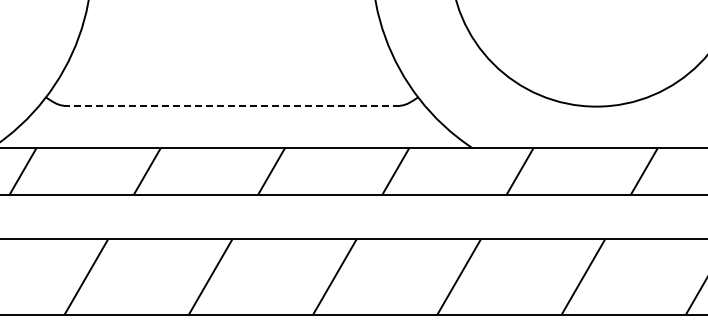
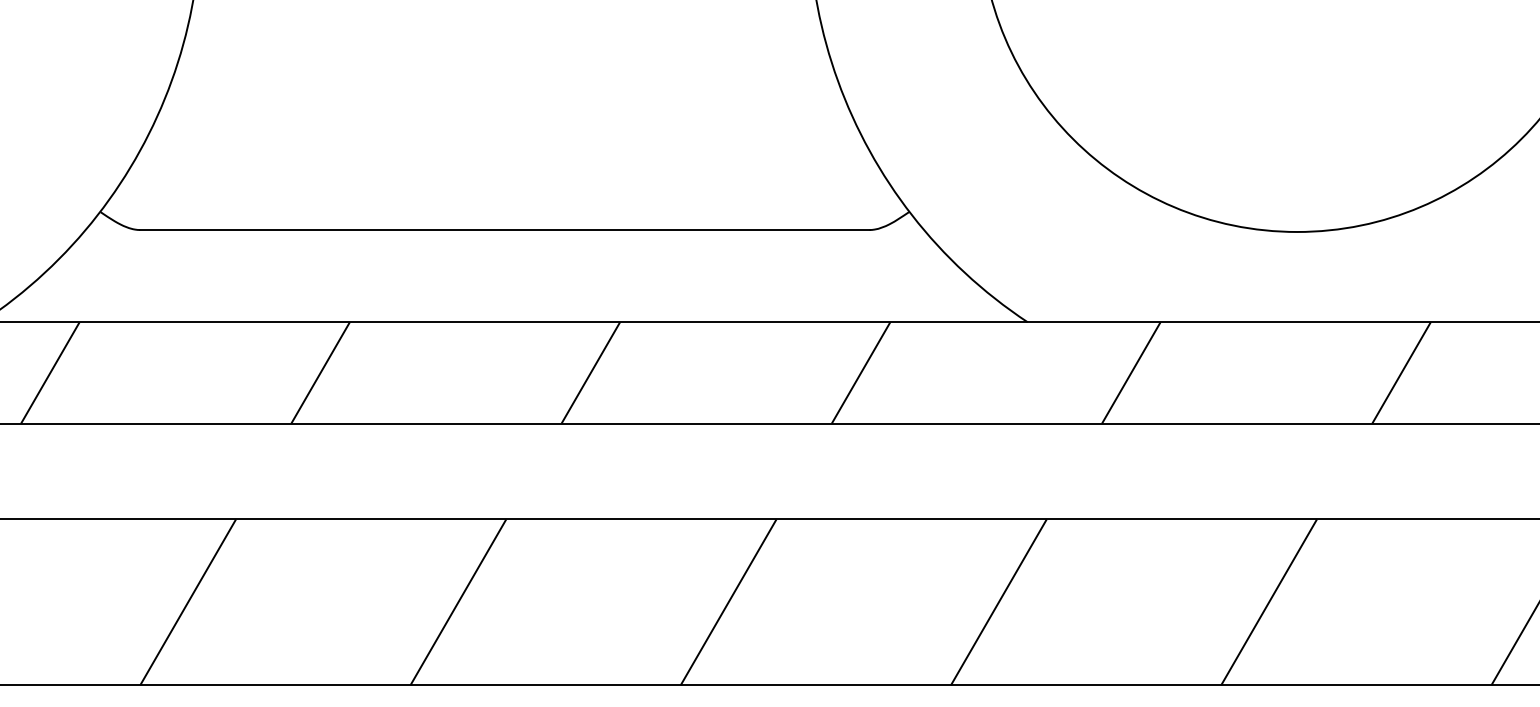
line: (232, 105) -> (505, 229), dashed -> solid

